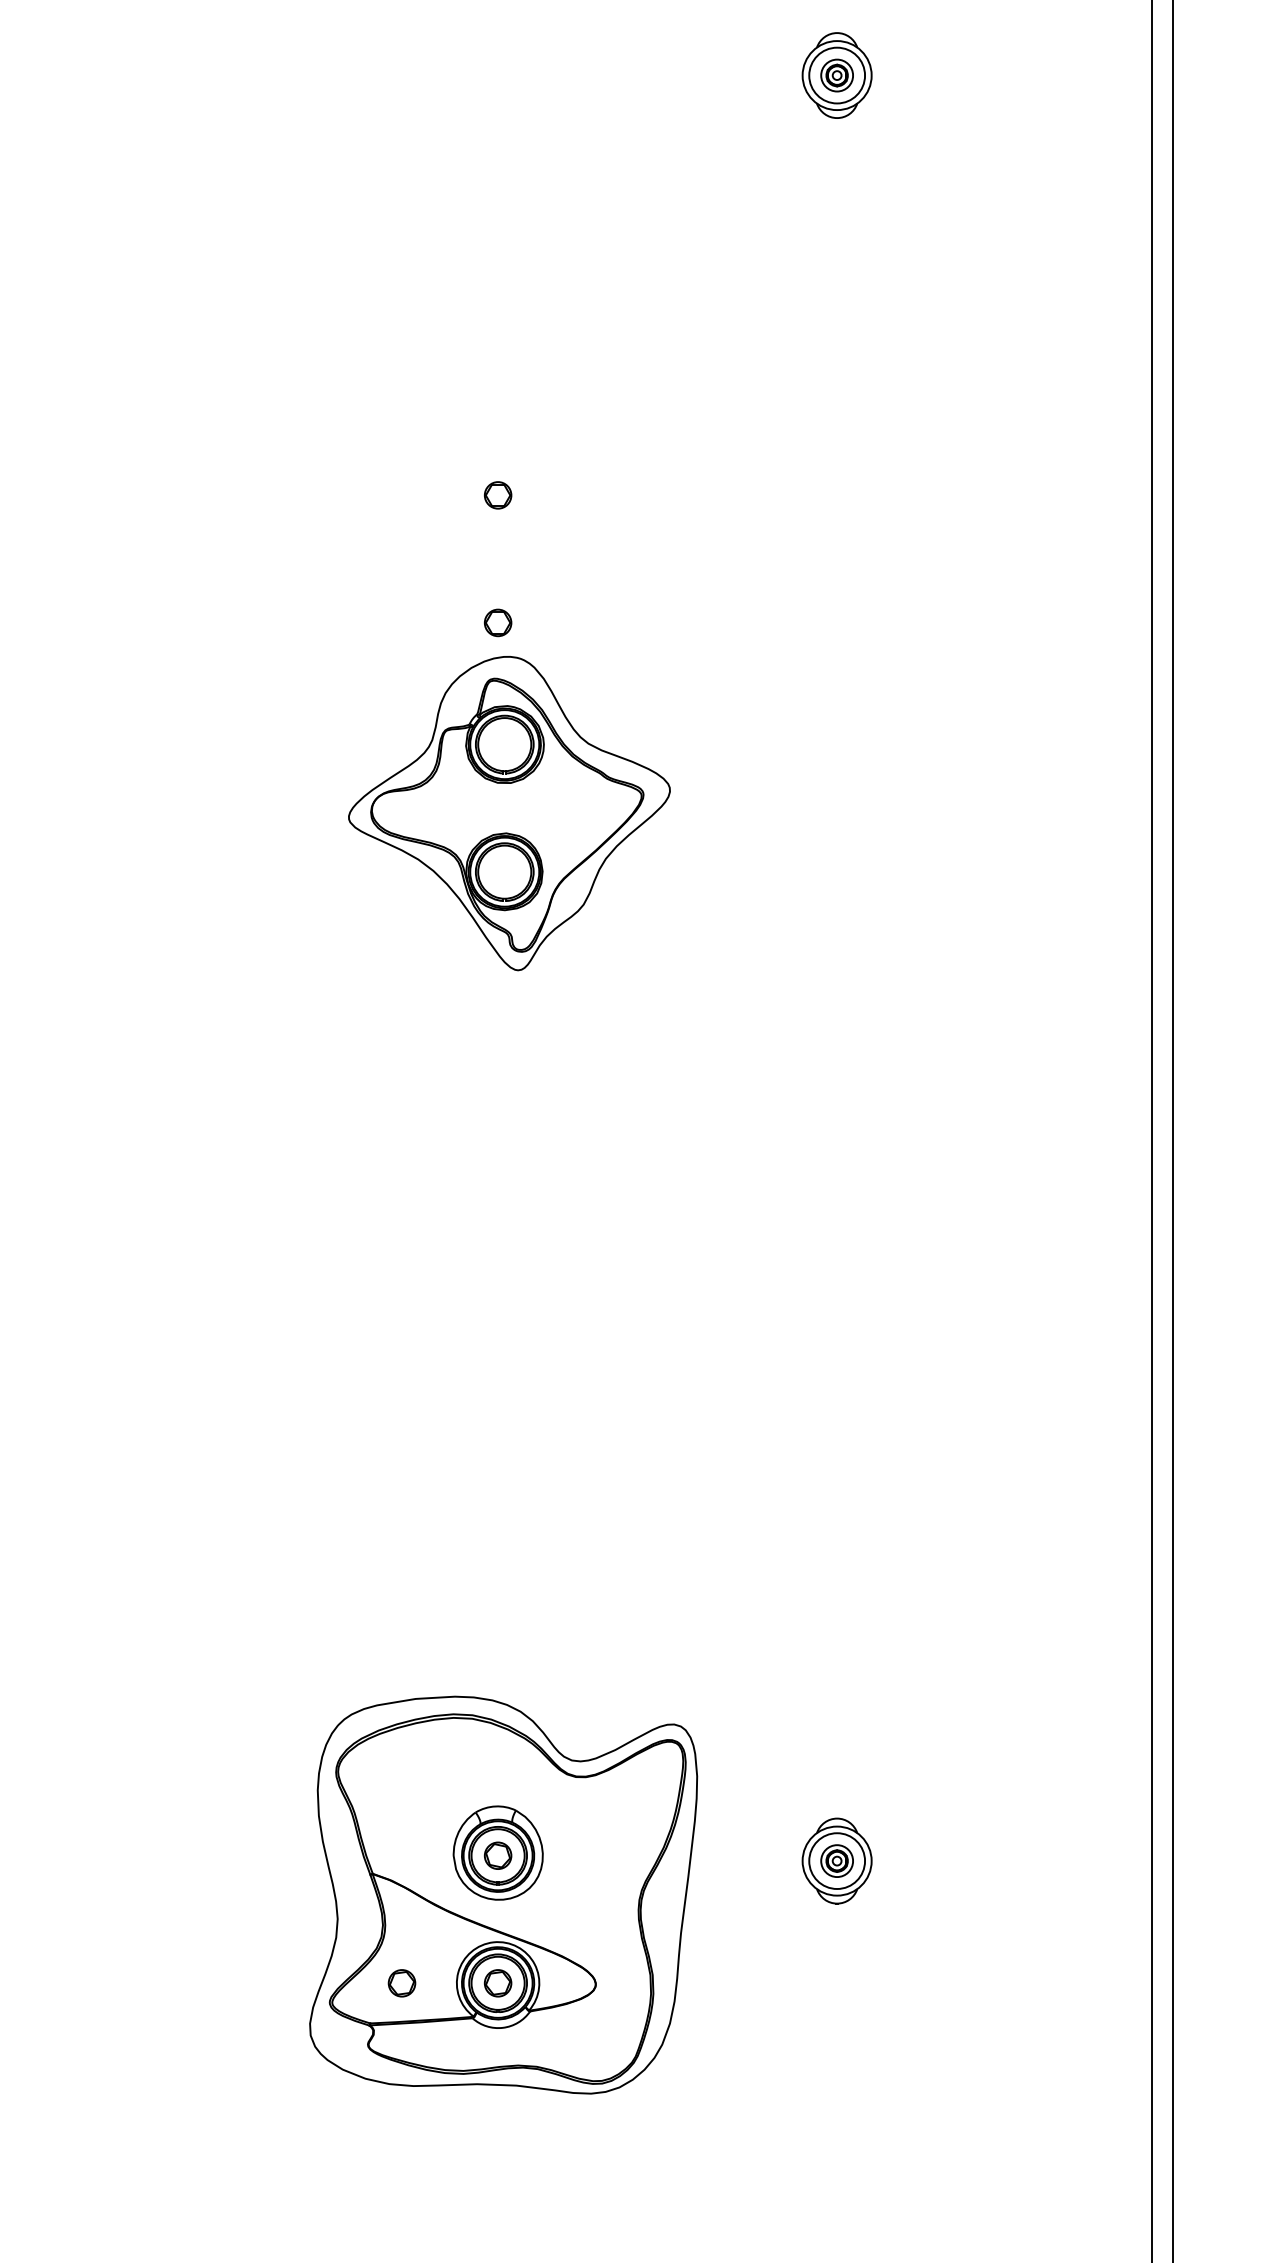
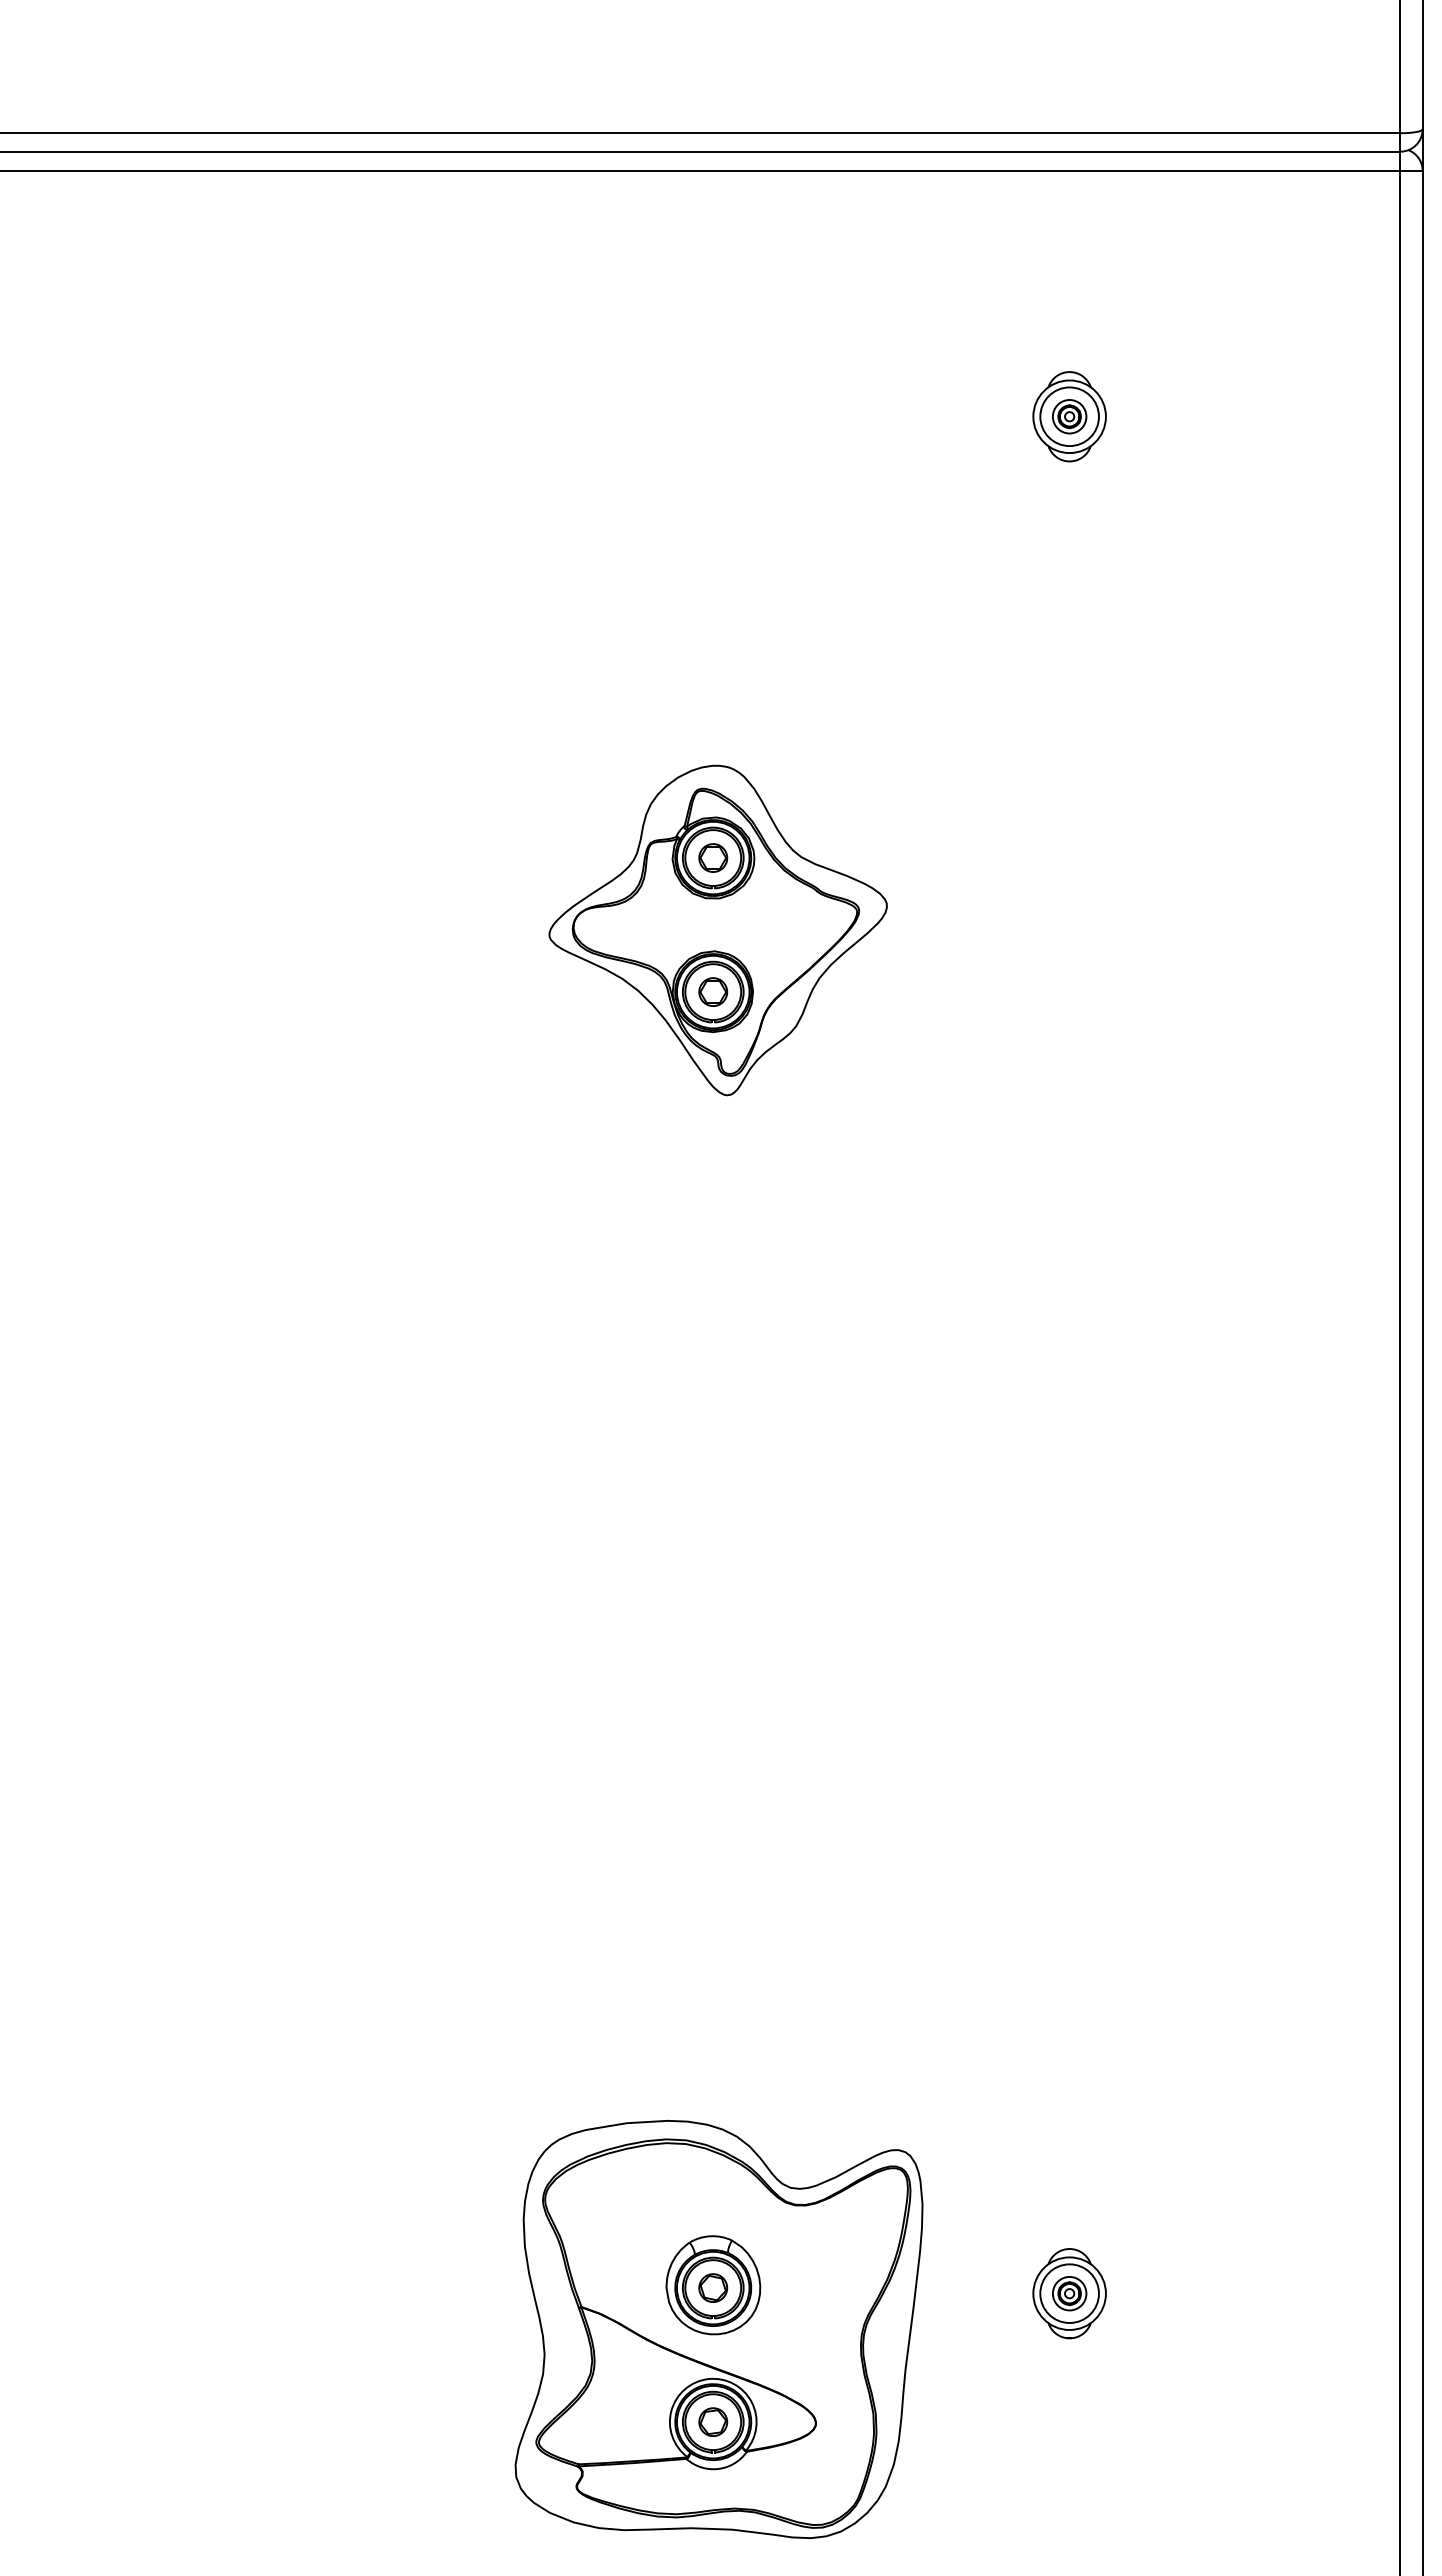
part: (508, 813) -> (717, 930), moved
part: (402, 1982) -> (612, 2421), removed

